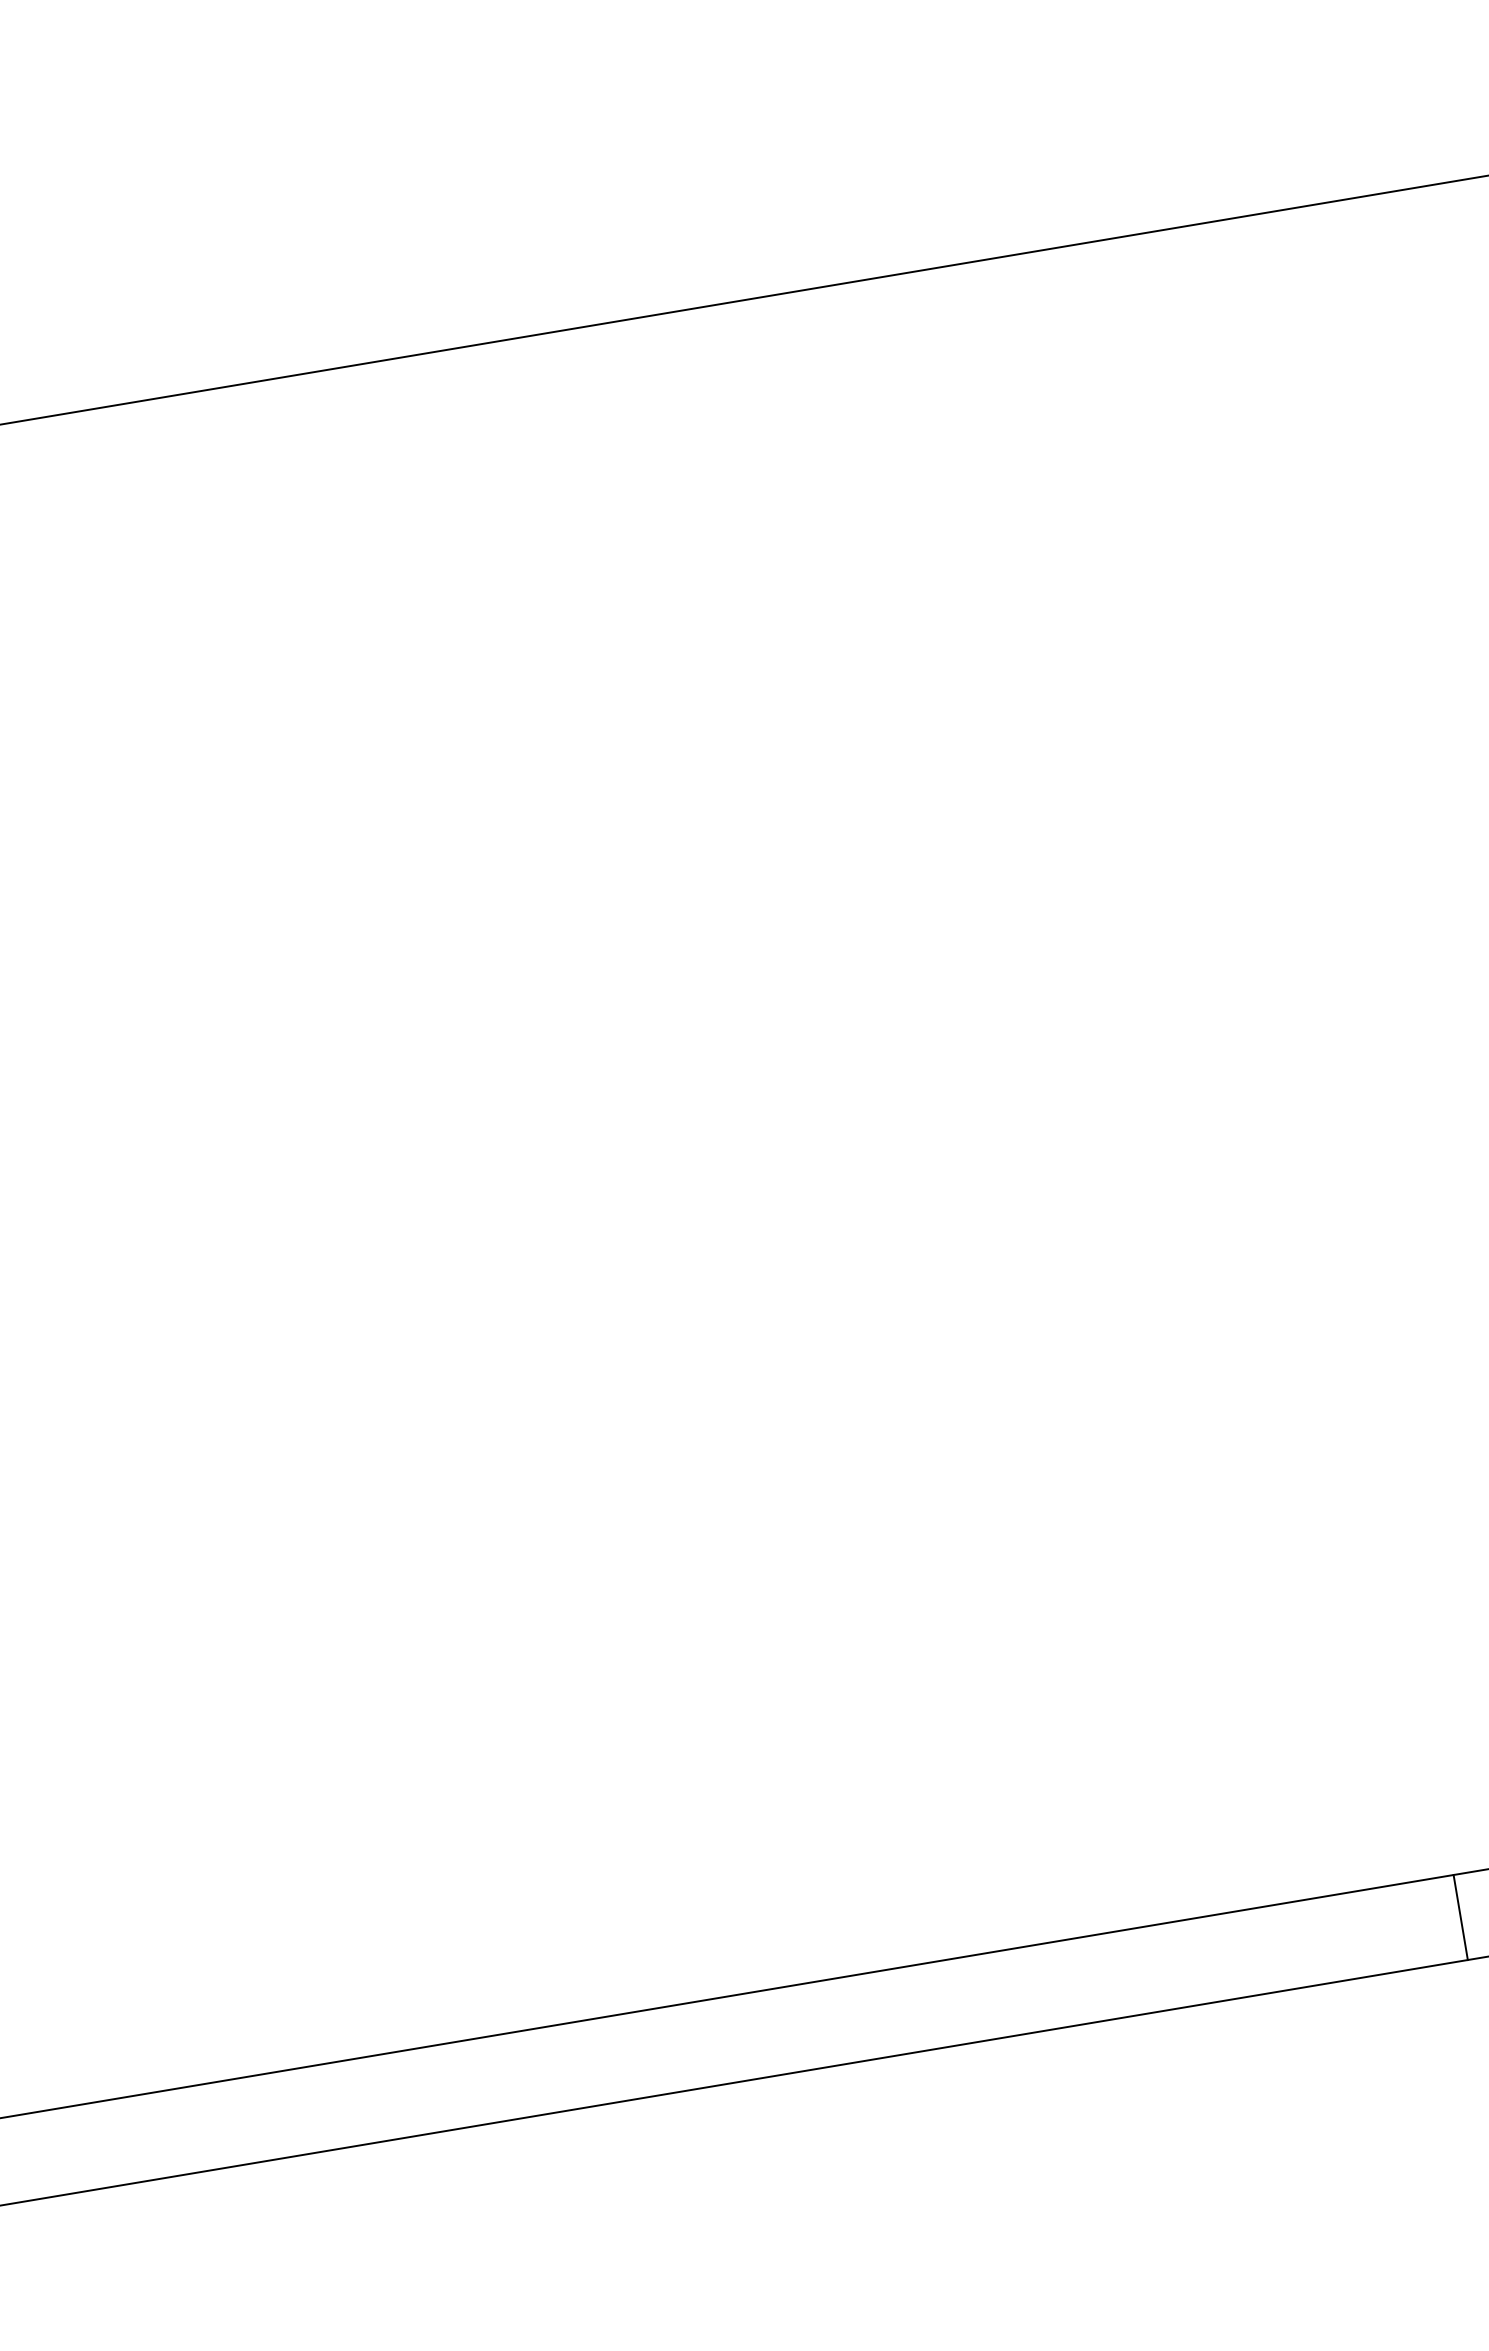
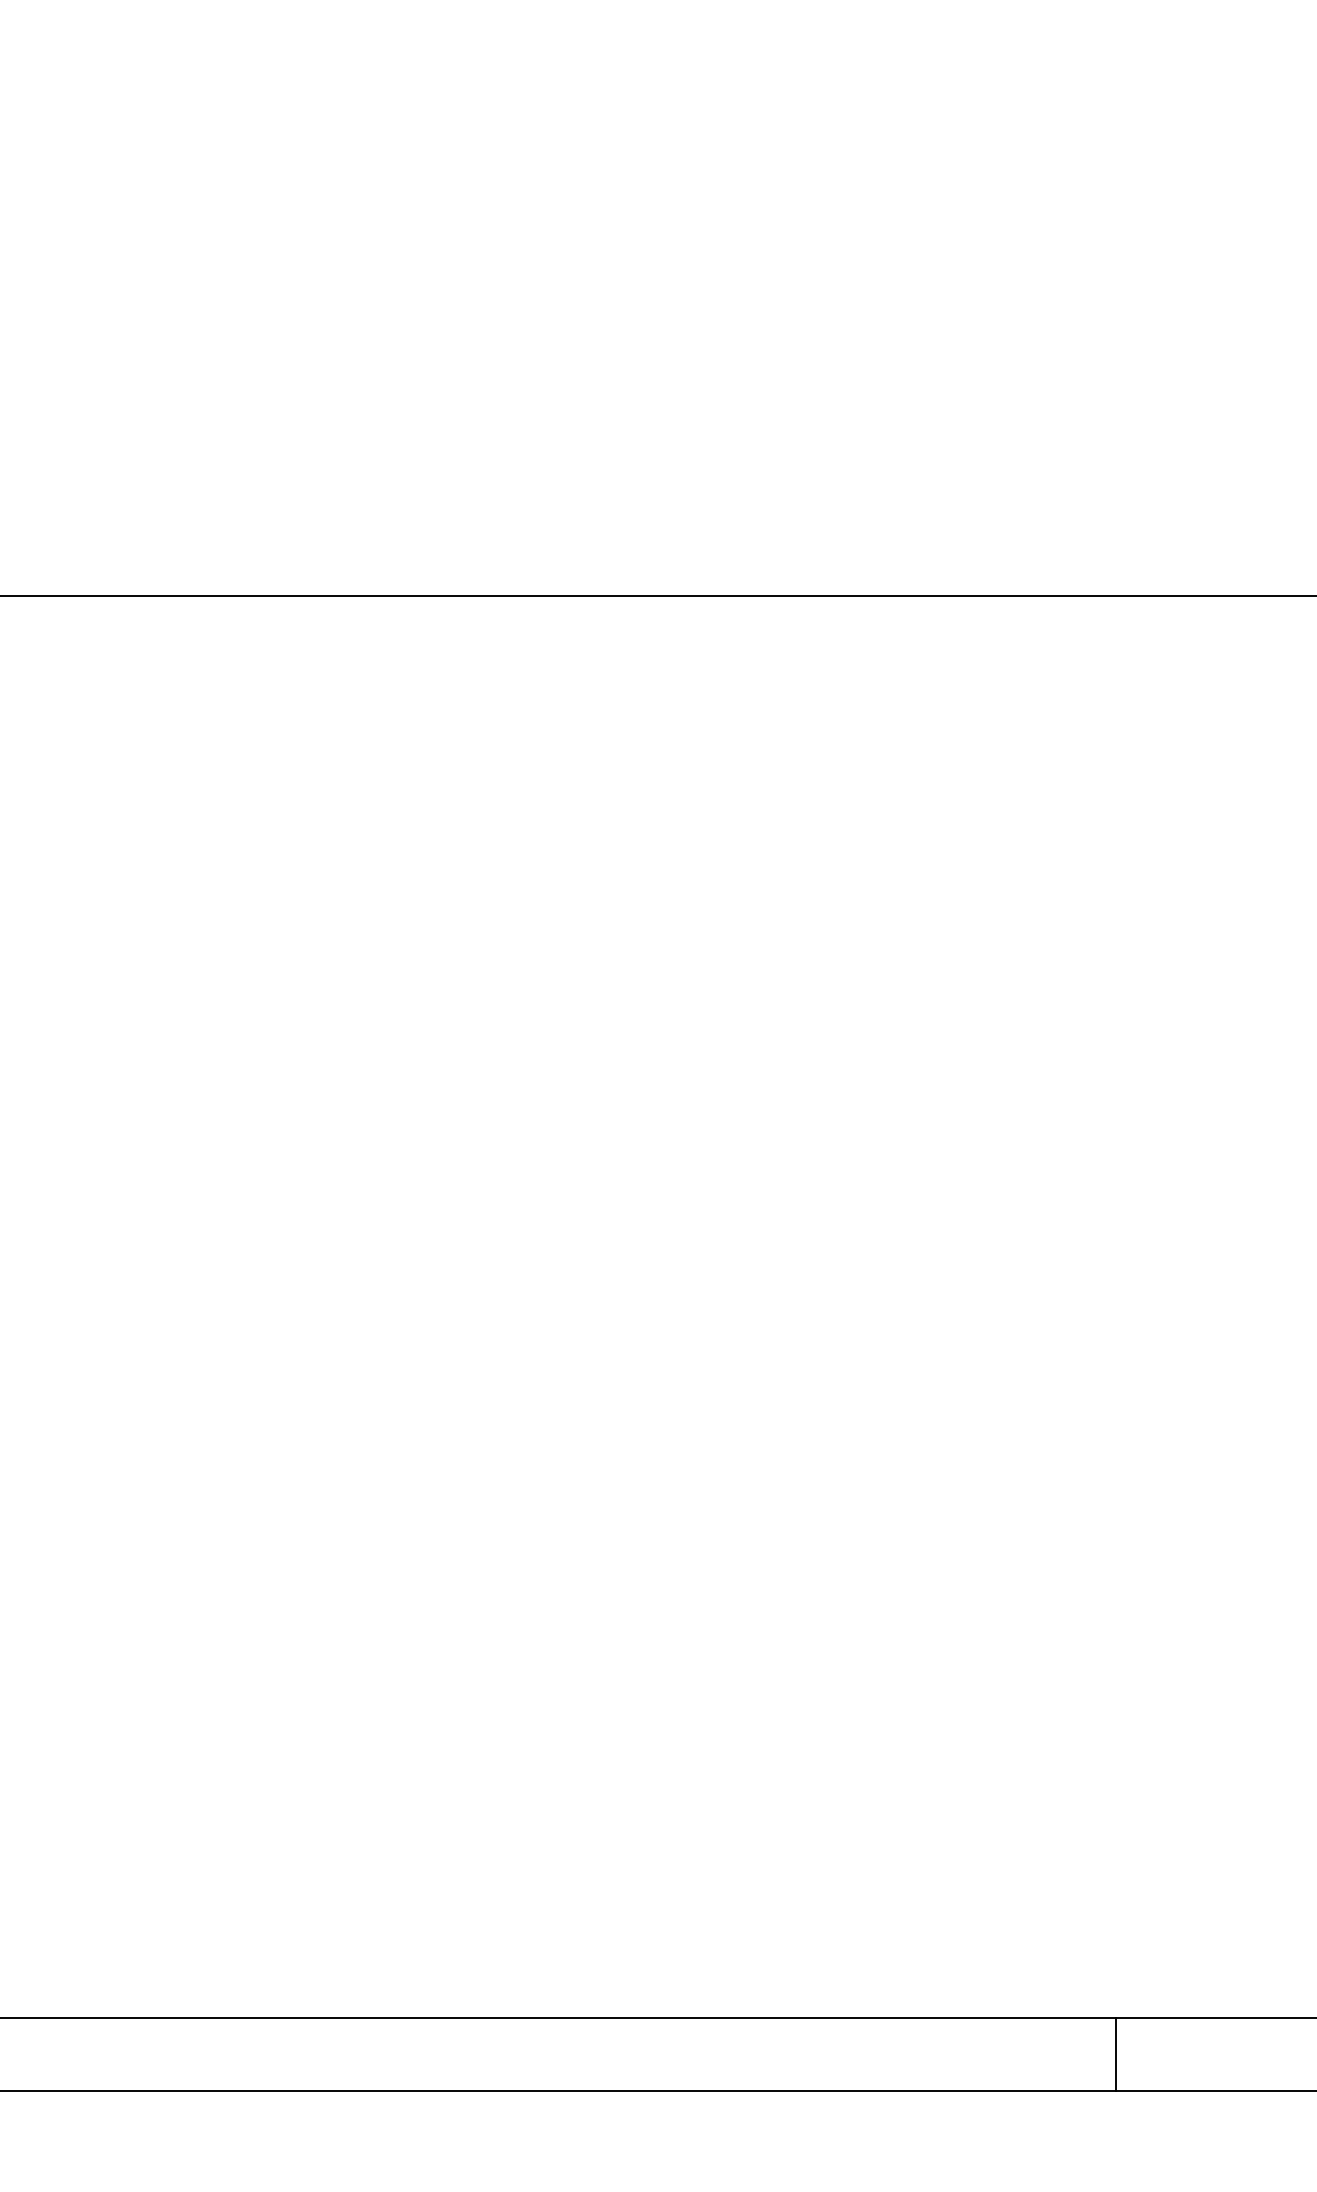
line: (1460, 1917) -> (1116, 2054), moved

